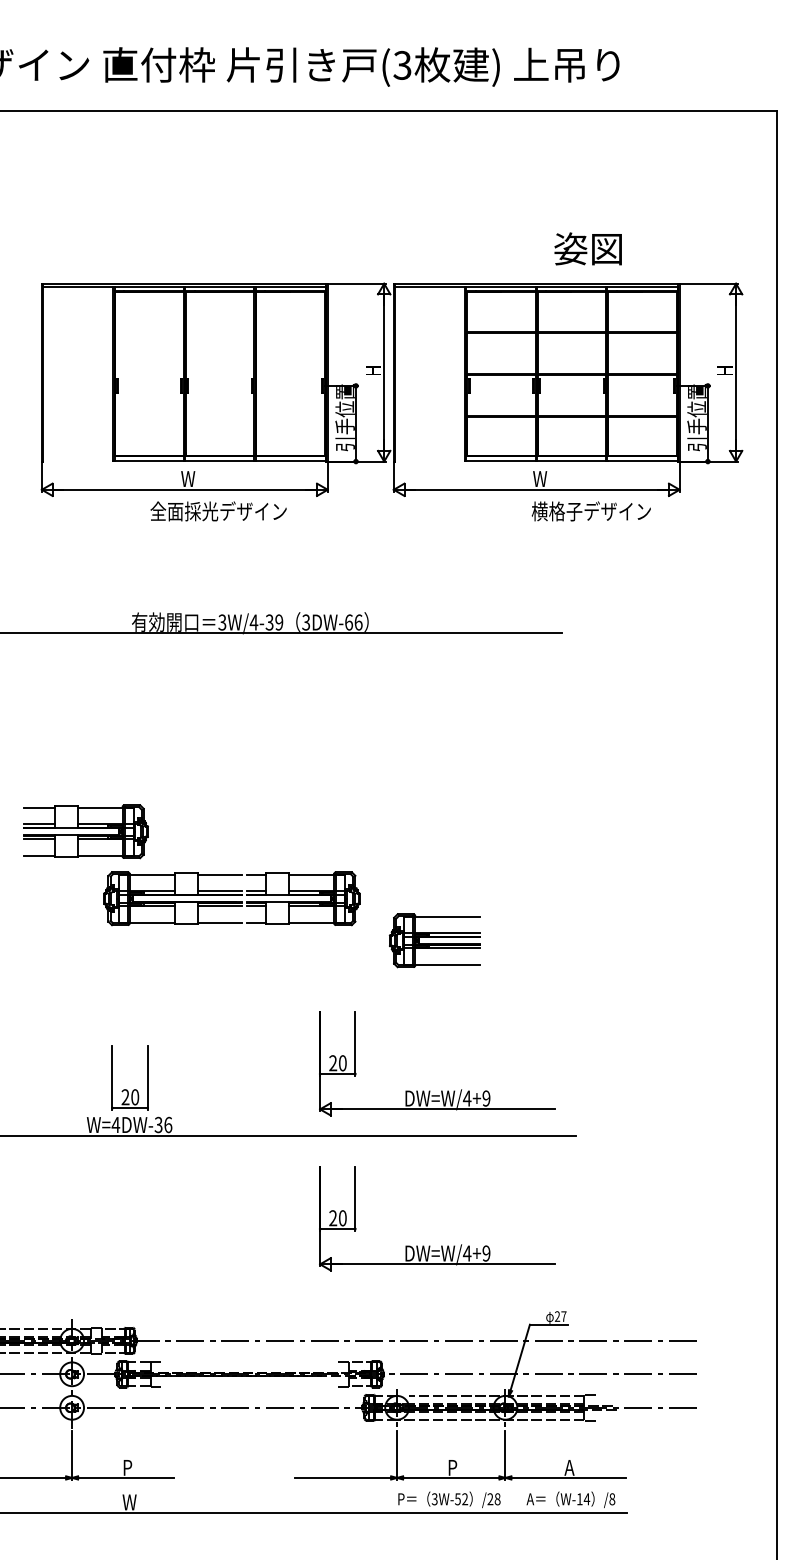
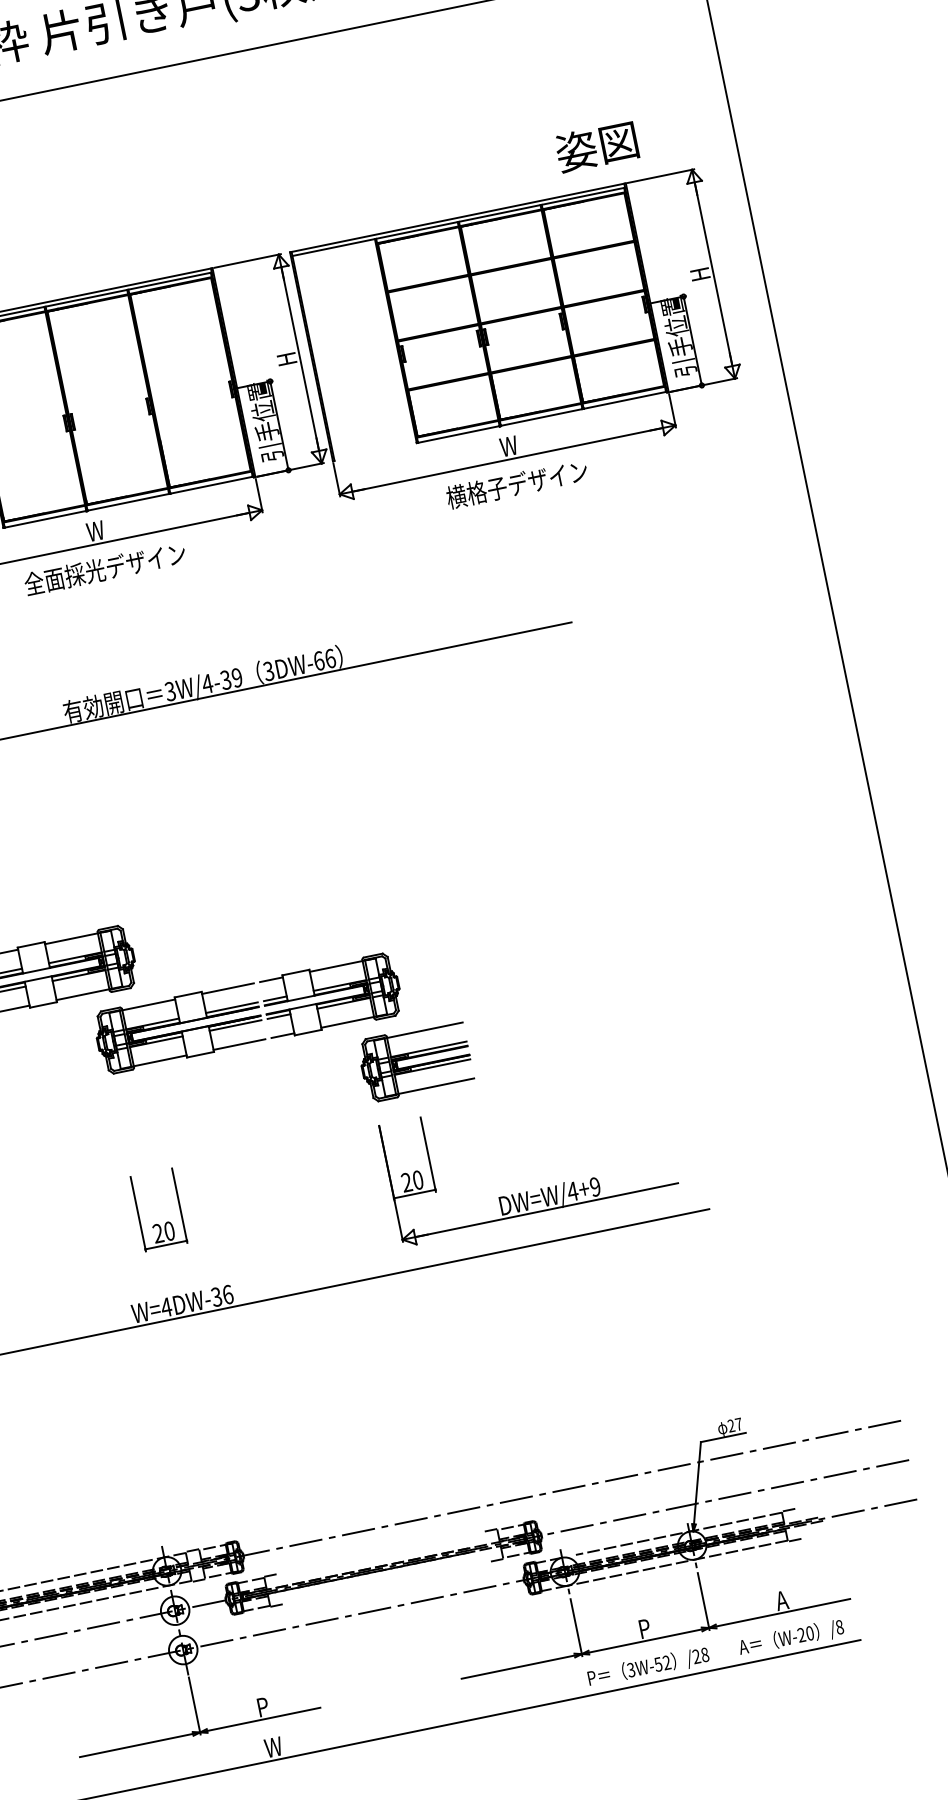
text: (587, 248) -> (595, 146), moved
text: (218, 511) -> (105, 569), moved
text: (590, 511) -> (516, 484), moved
part: (434, 940) -> (415, 1061), moved
part: (127, 1089) -> (158, 1223), moved
part: (441, 1245) -> (577, 1370), removed
text: (583, 1499) -> (805, 1634), W-14 -> W-20

